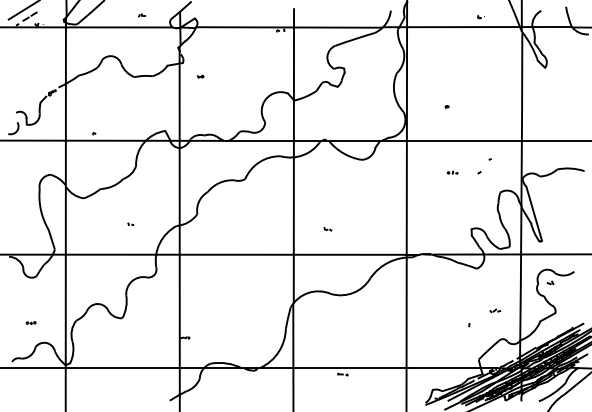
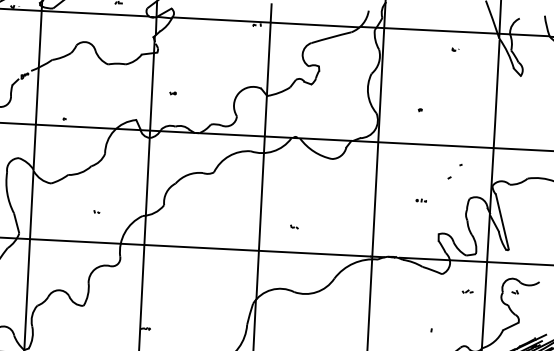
part: (480, 17) -> (454, 50), moved
part: (200, 76) -> (172, 93), moved
part: (452, 172) -> (421, 200), moved
part: (495, 310) -> (467, 291), moved

